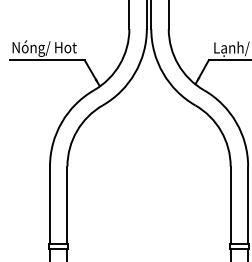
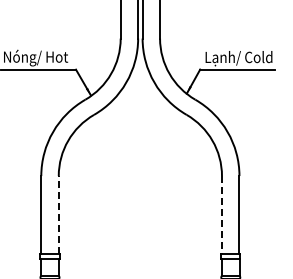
line: (67, 205) -> (58, 214), solid -> dashed
line: (230, 205) -> (221, 214), solid -> dashed

